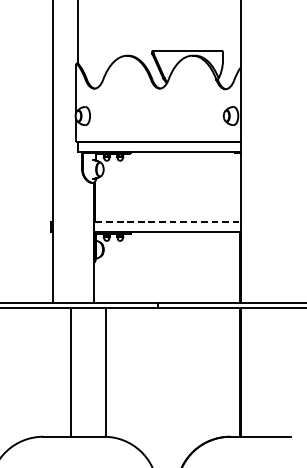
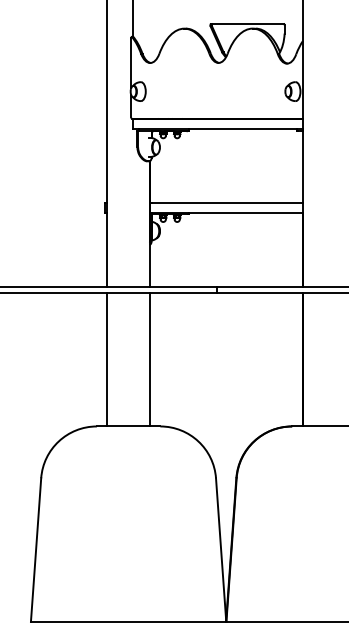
line: (168, 222) -> (227, 202), dashed -> solid
line: (70, 372) -> (107, 359), moved
line: (106, 372) -> (149, 359), moved

